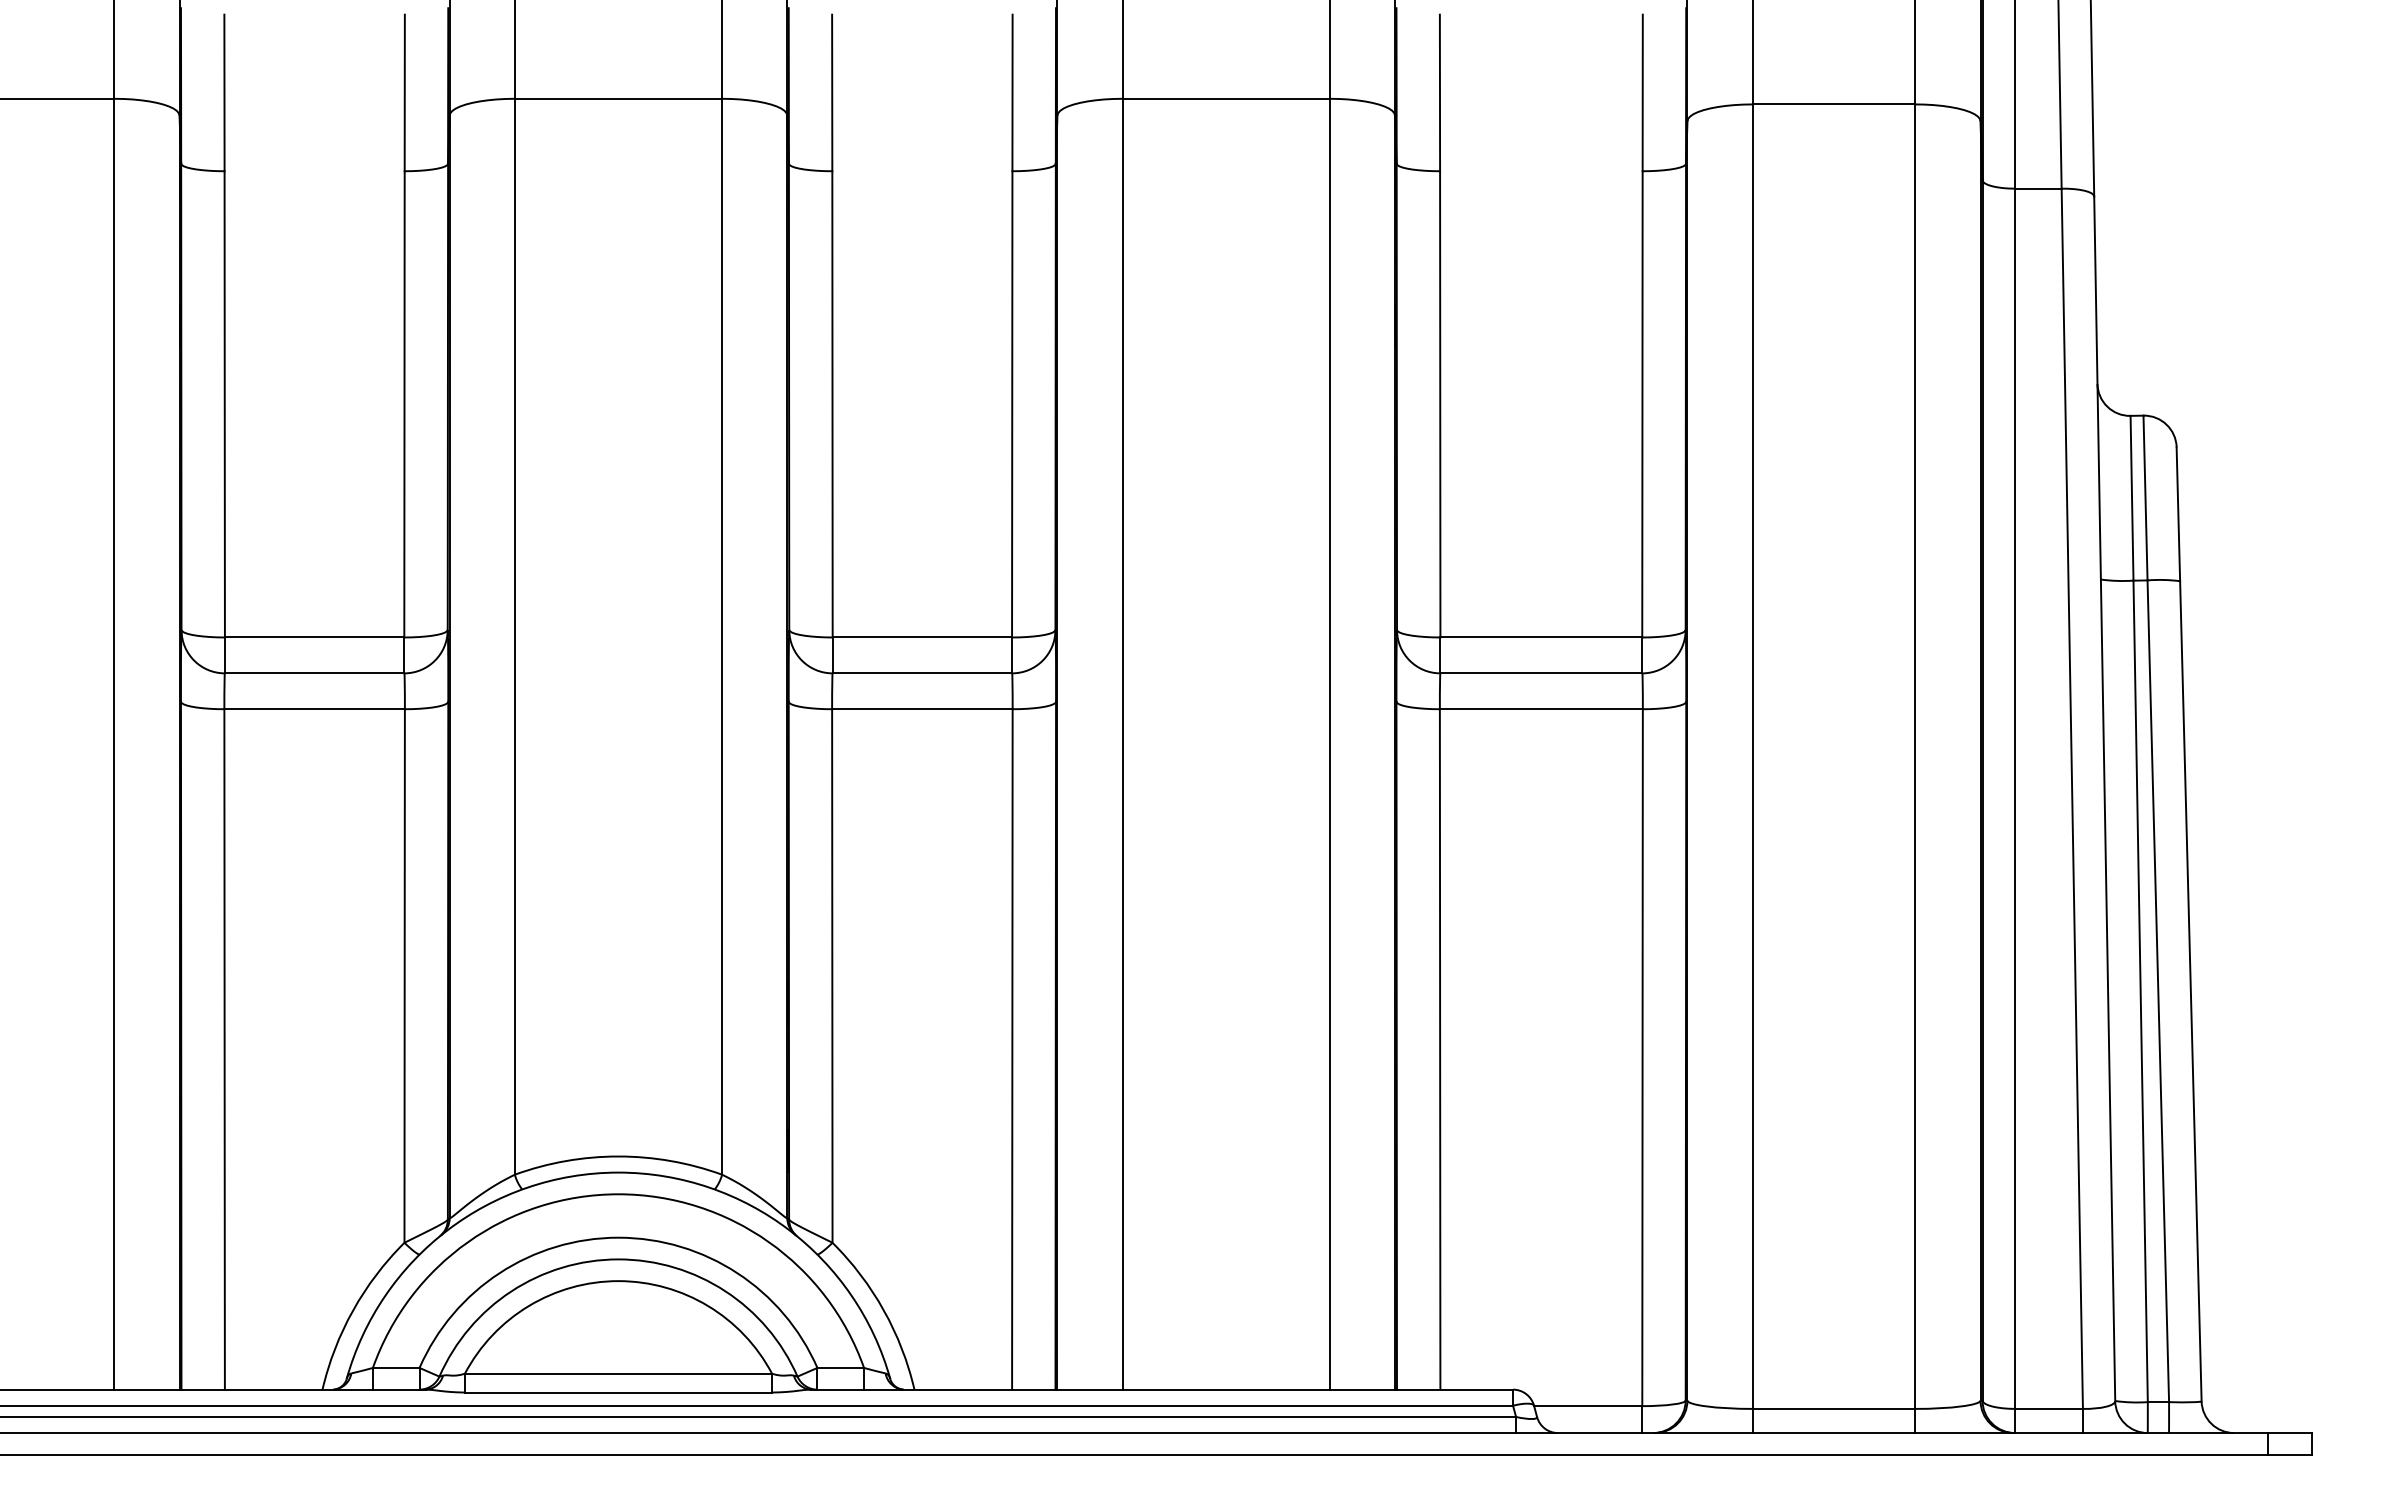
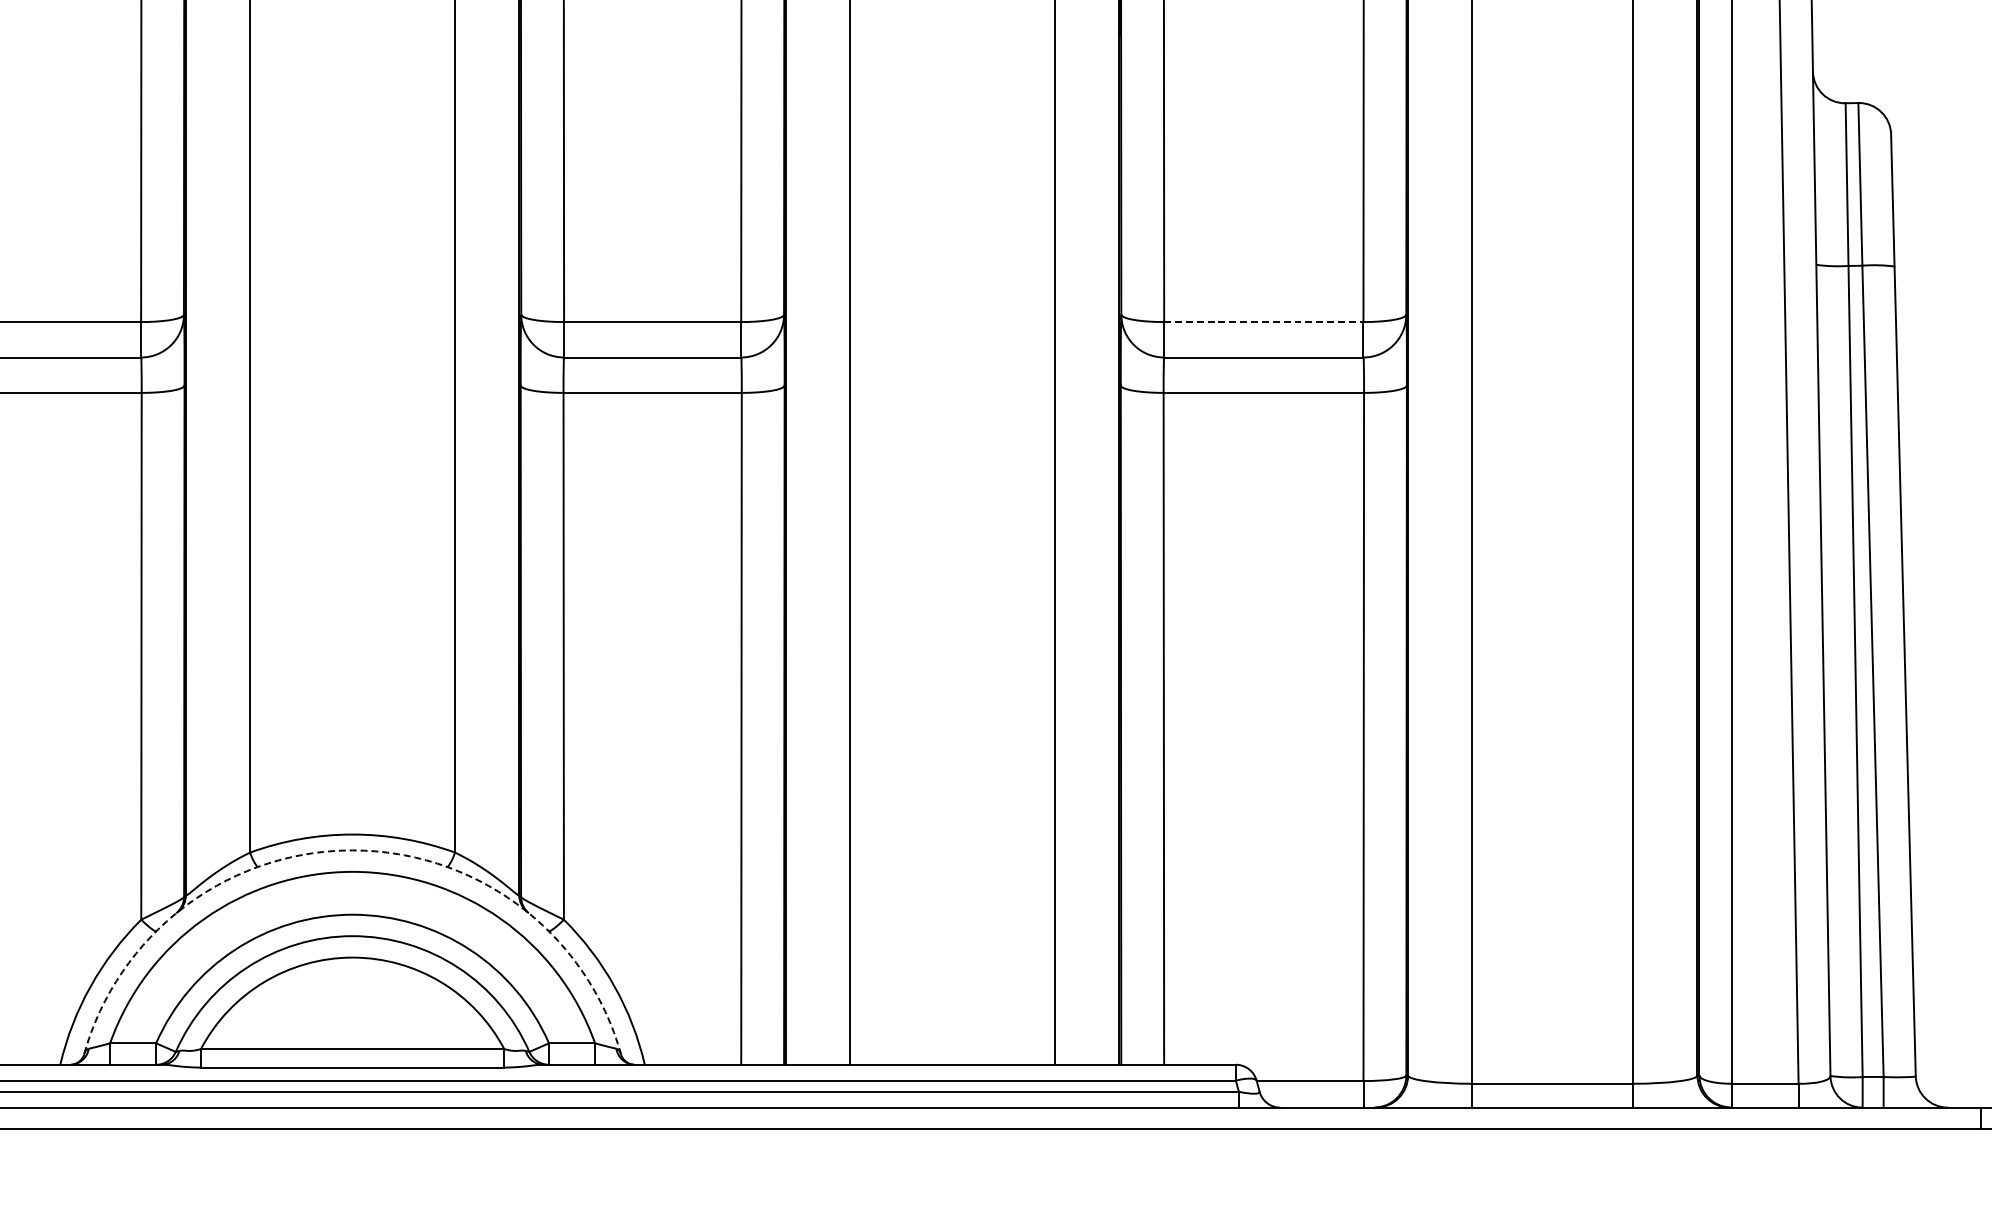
line: (1541, 637) -> (1263, 322), solid -> dashed
arc: (618, 1172) -> (352, 850), solid -> dashed

